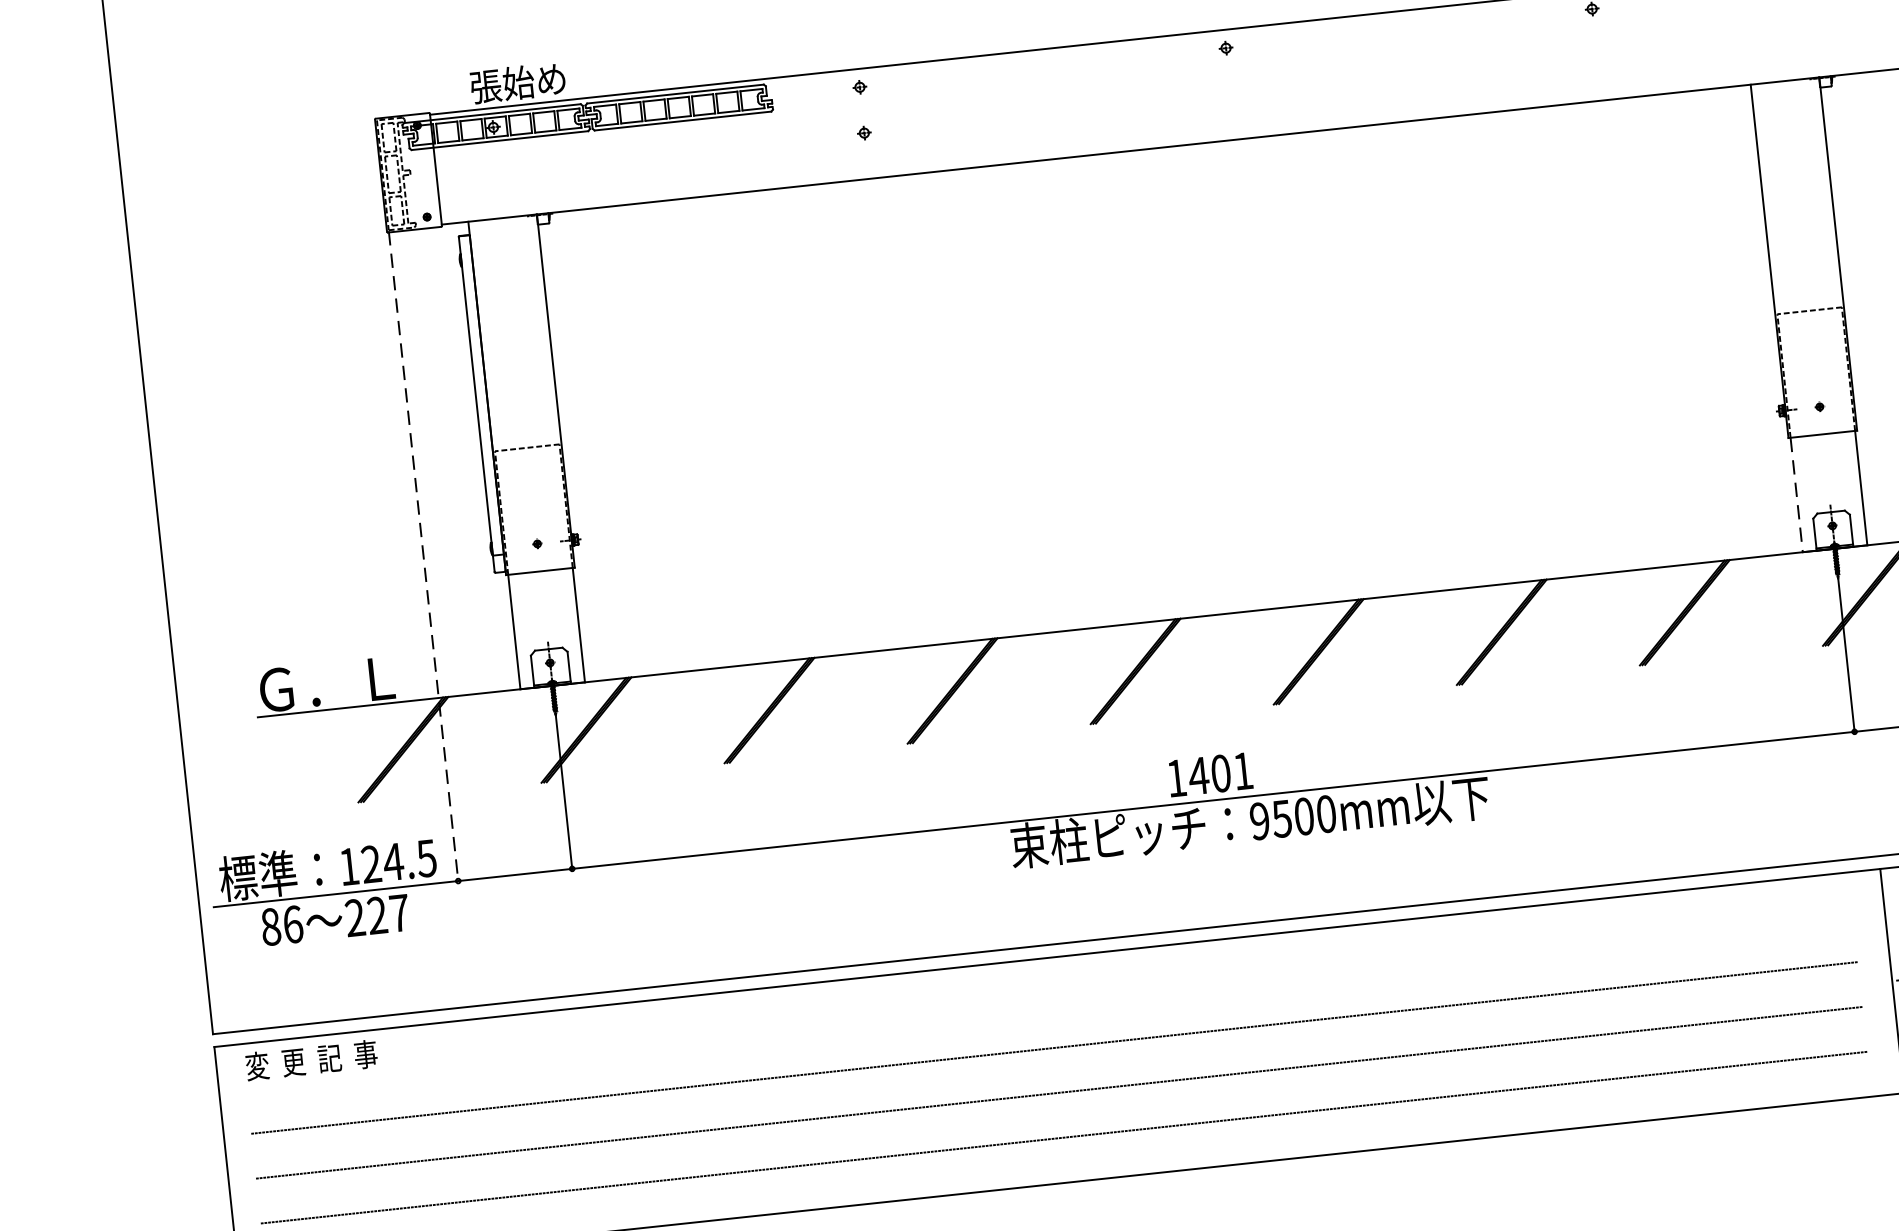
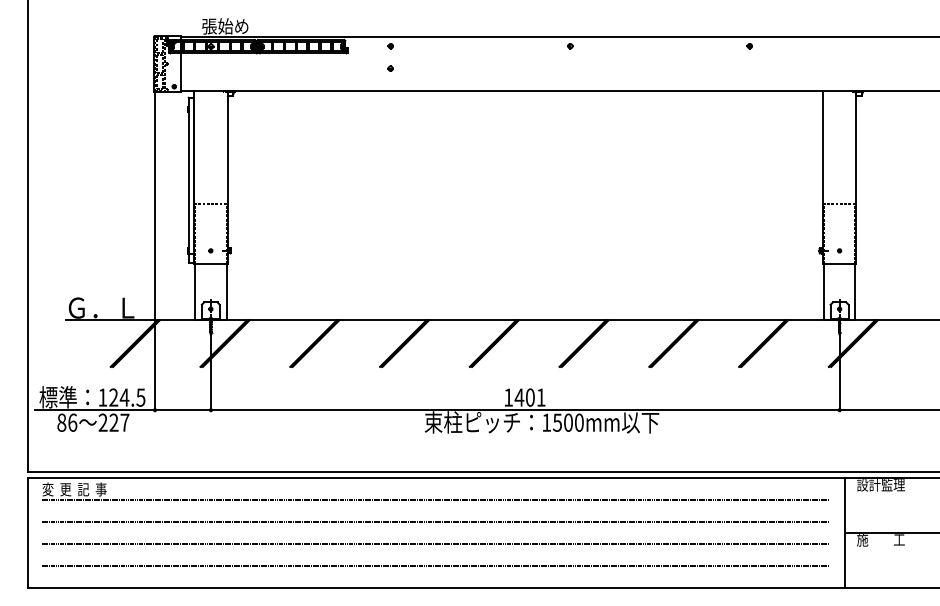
line: (1796, 495) -> (823, 292), dashed -> solid
line: (424, 557) -> (155, 251), dashed -> solid
text: (1259, 820) -> (546, 422), 9500mm -> 1500mm
line: (1049, 1002) -> (435, 499), added

